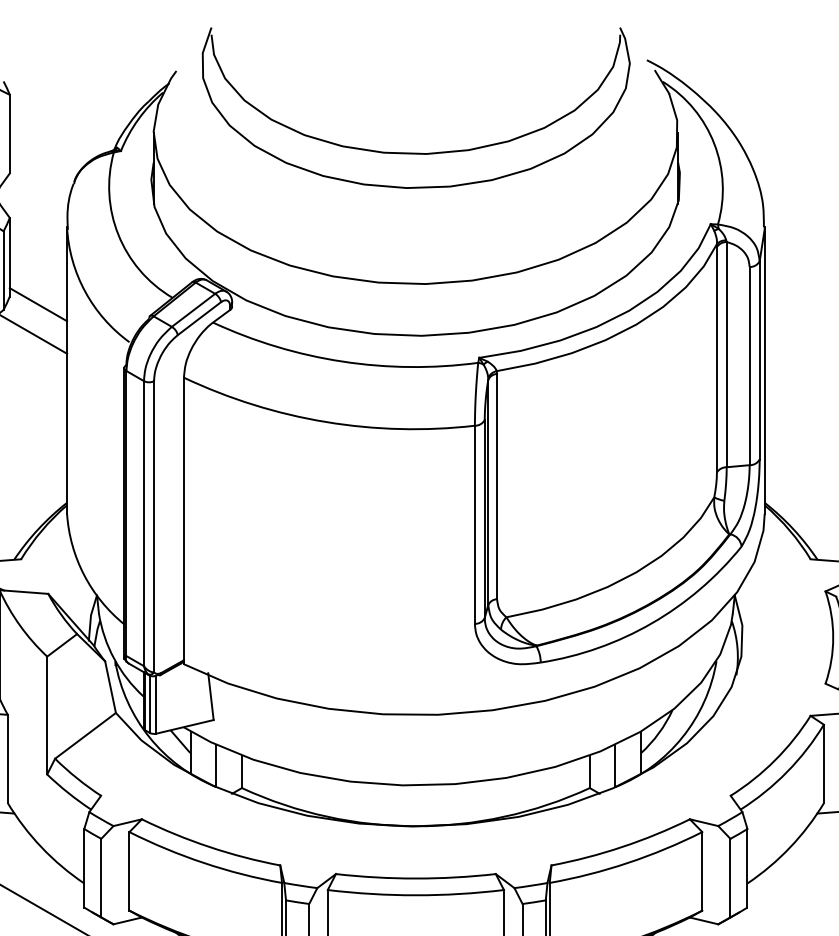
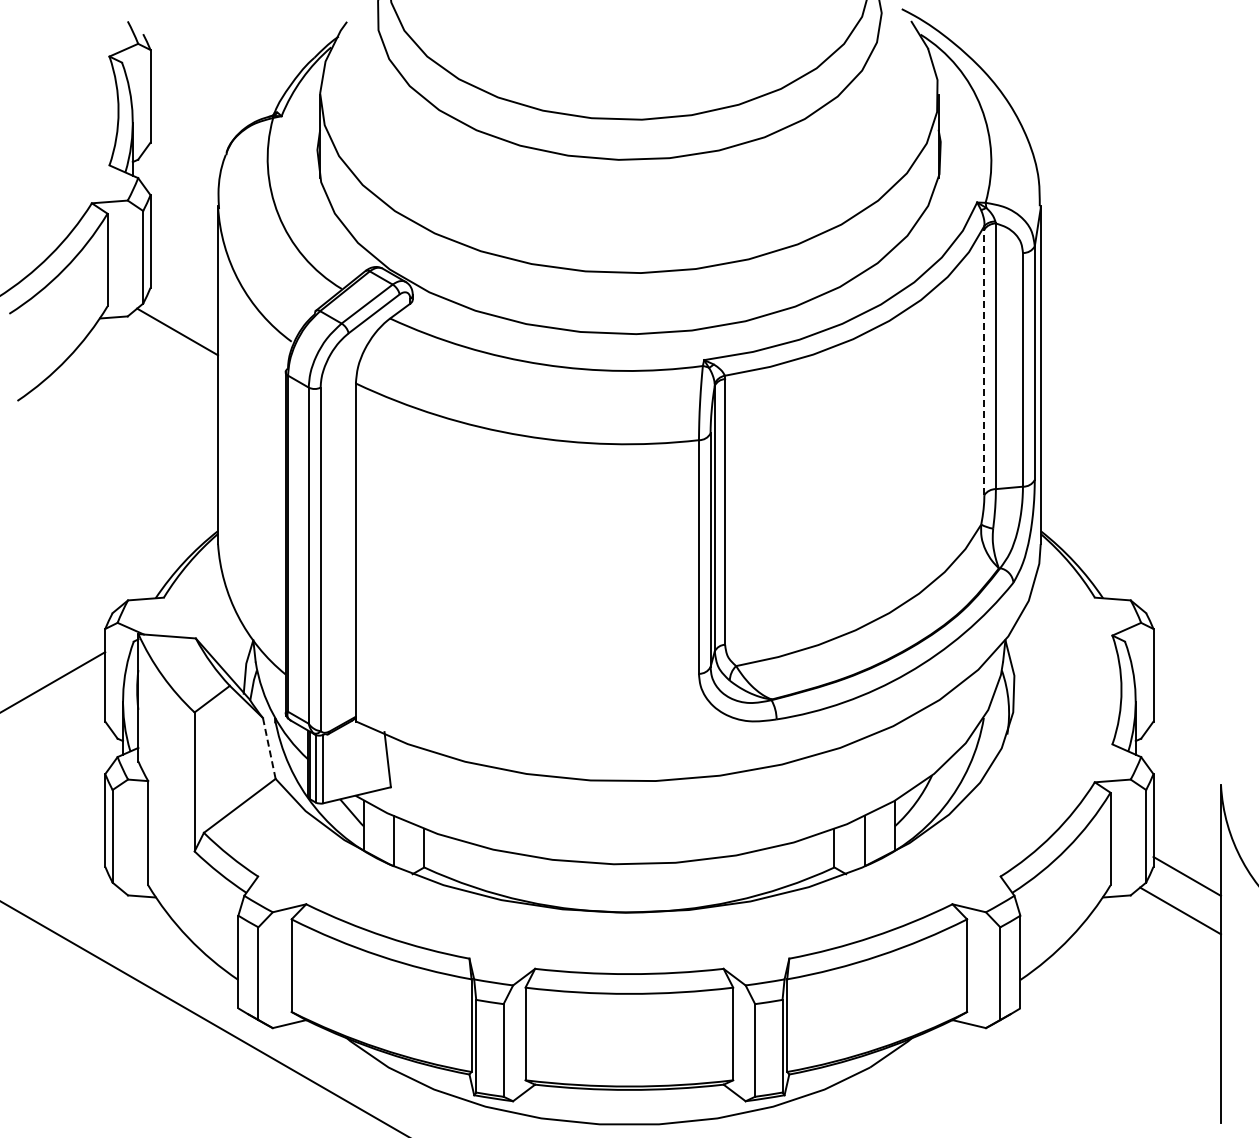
line: (38, 303) -> (184, 296), removed
line: (717, 359) -> (984, 362), solid -> dashed
line: (110, 686) -> (269, 747), solid -> dashed

